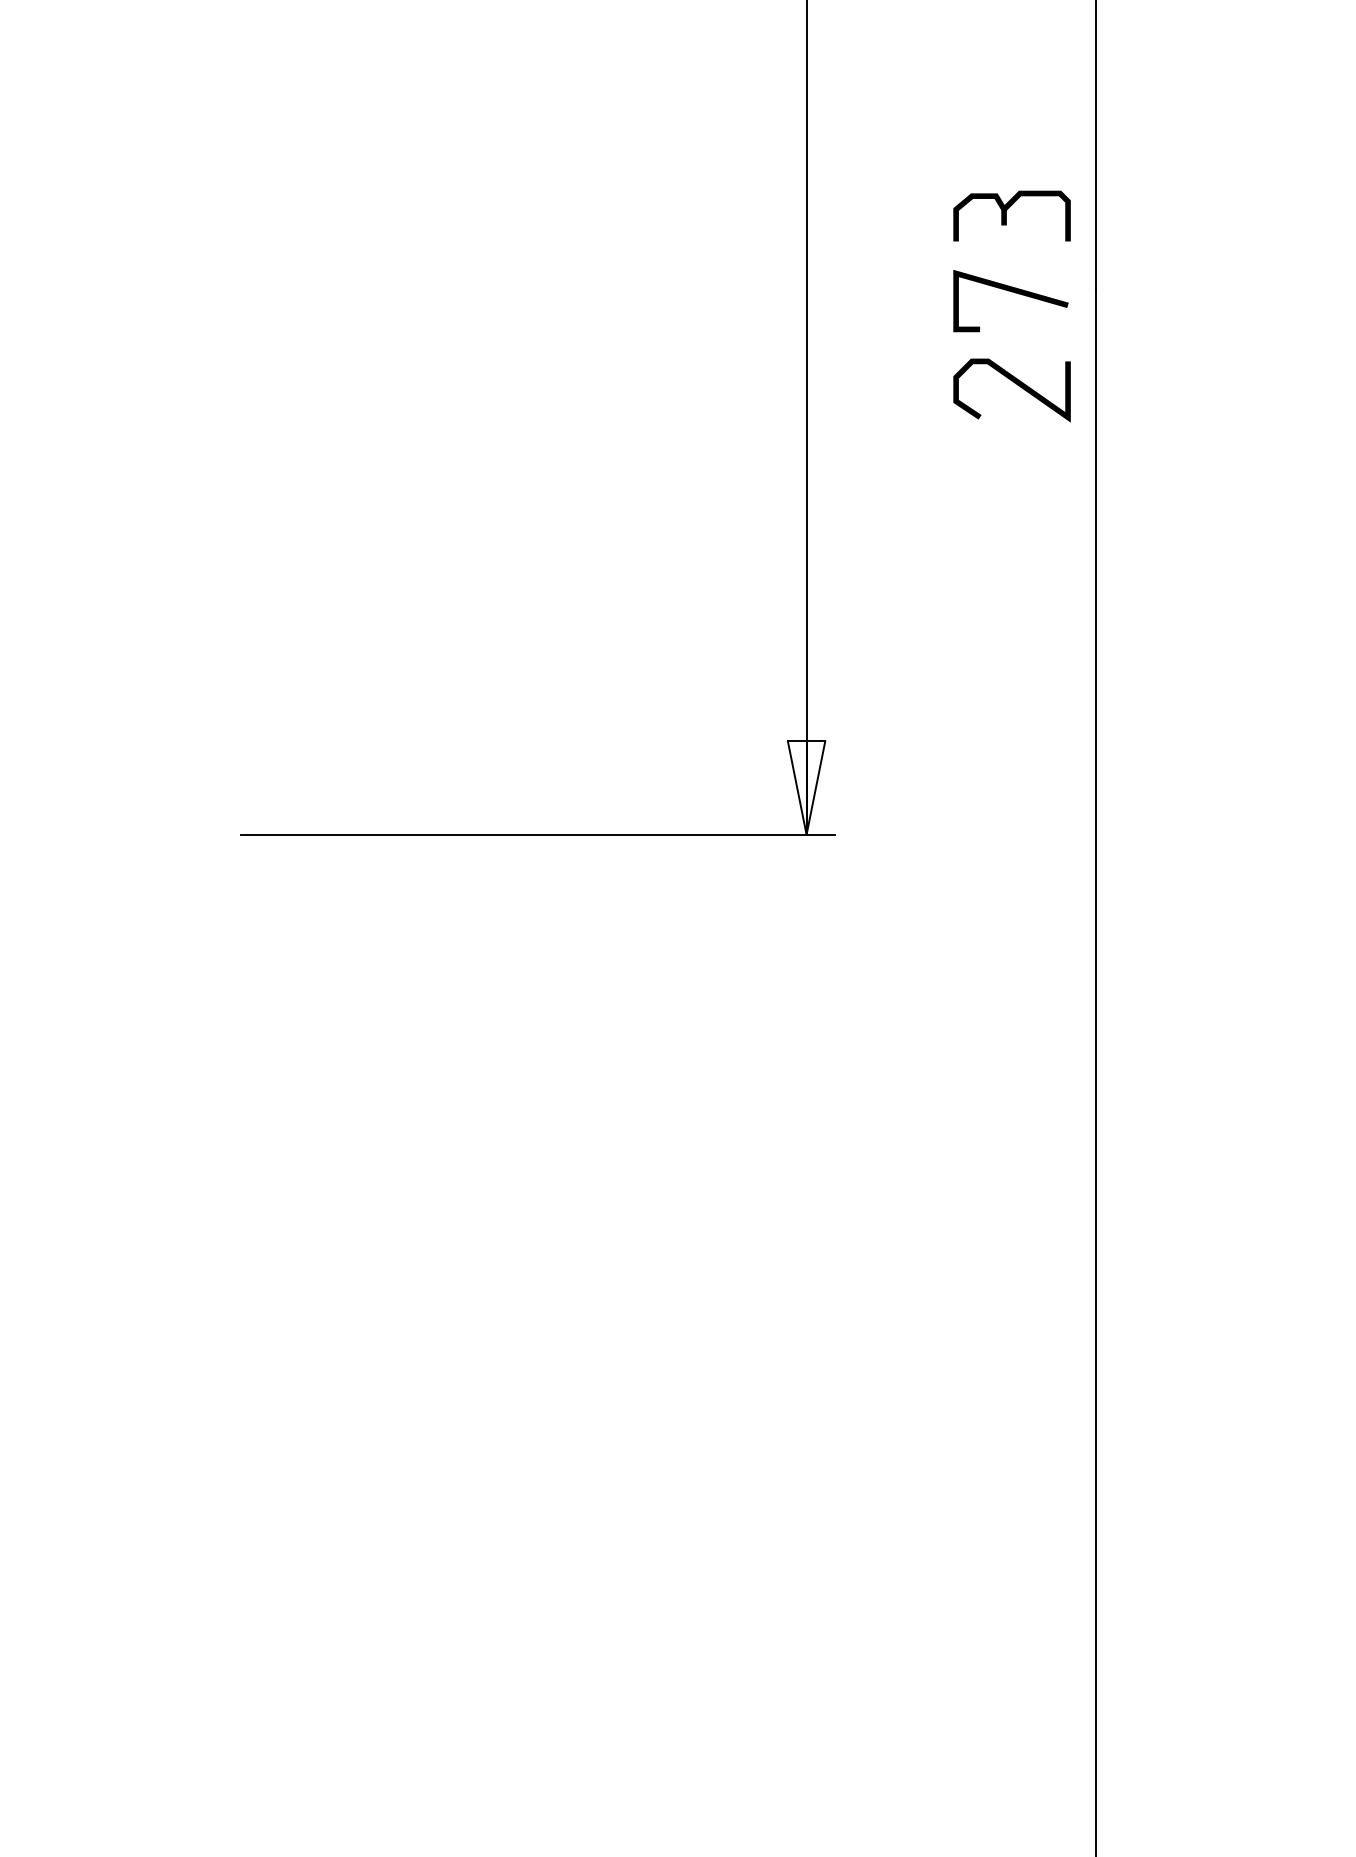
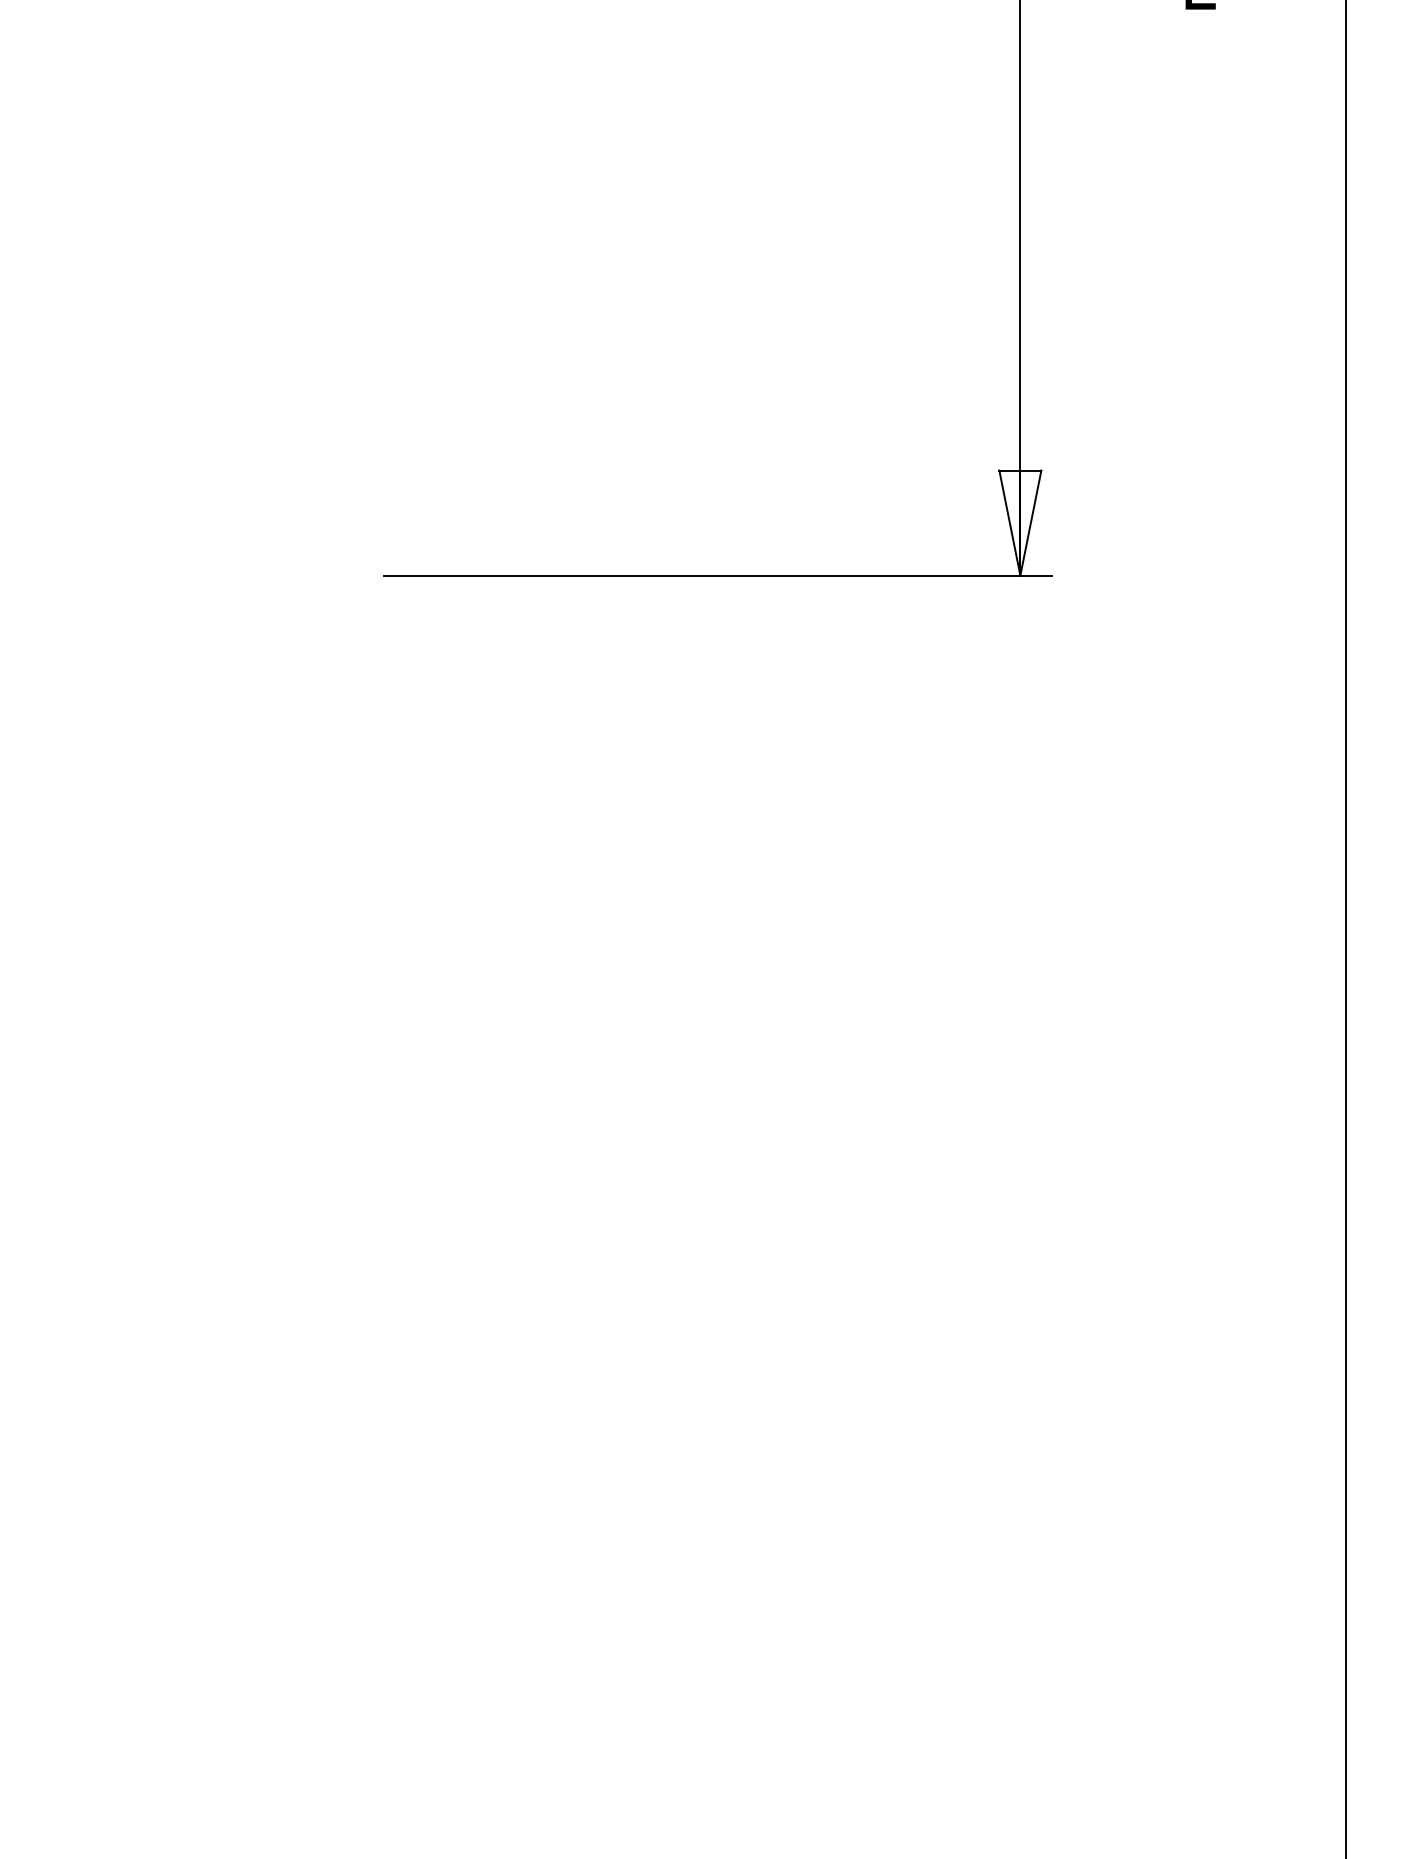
curve: (1014, 383) -> (1254, 67), removed

